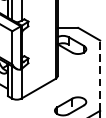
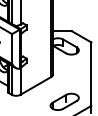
line: (100, 76) -> (91, 74), dashed -> solid

